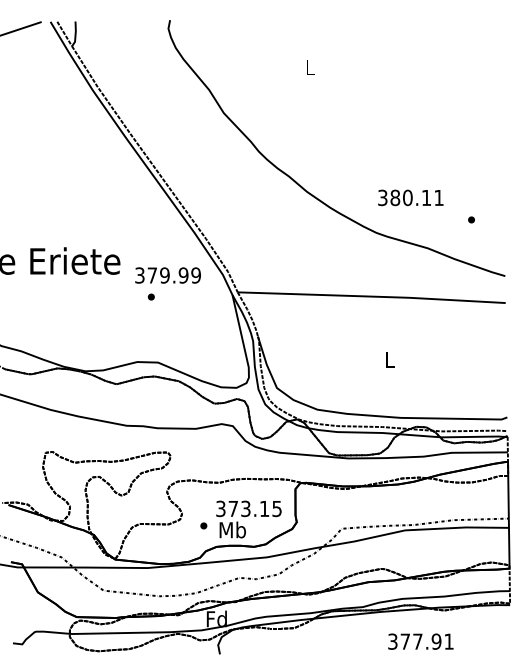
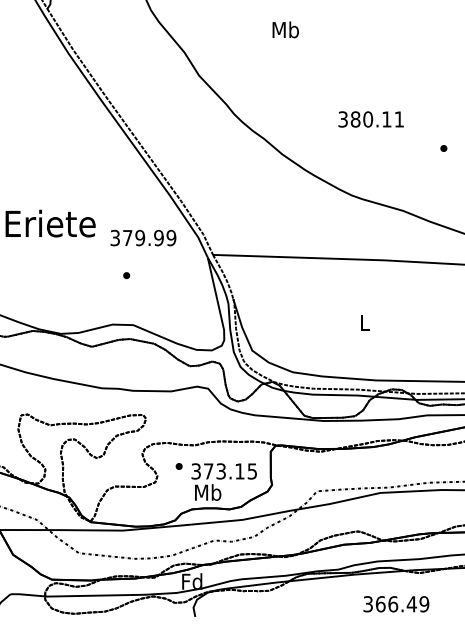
text: (310, 66) -> (285, 29), L -> Mb
text: (410, 197) -> (370, 119), moved
part: (471, 219) -> (443, 148), moved
part: (150, 296) -> (125, 275), moved
part: (203, 525) -> (178, 466), moved
text: (426, 641) -> (401, 604), 377.91 -> 366.49

